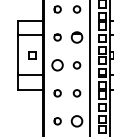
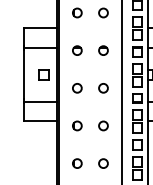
part: (77, 37) -> (103, 50), size x0.62
circle: (57, 65) -> (77, 88), size x0.62
circle: (77, 121) -> (103, 163), size x0.62

